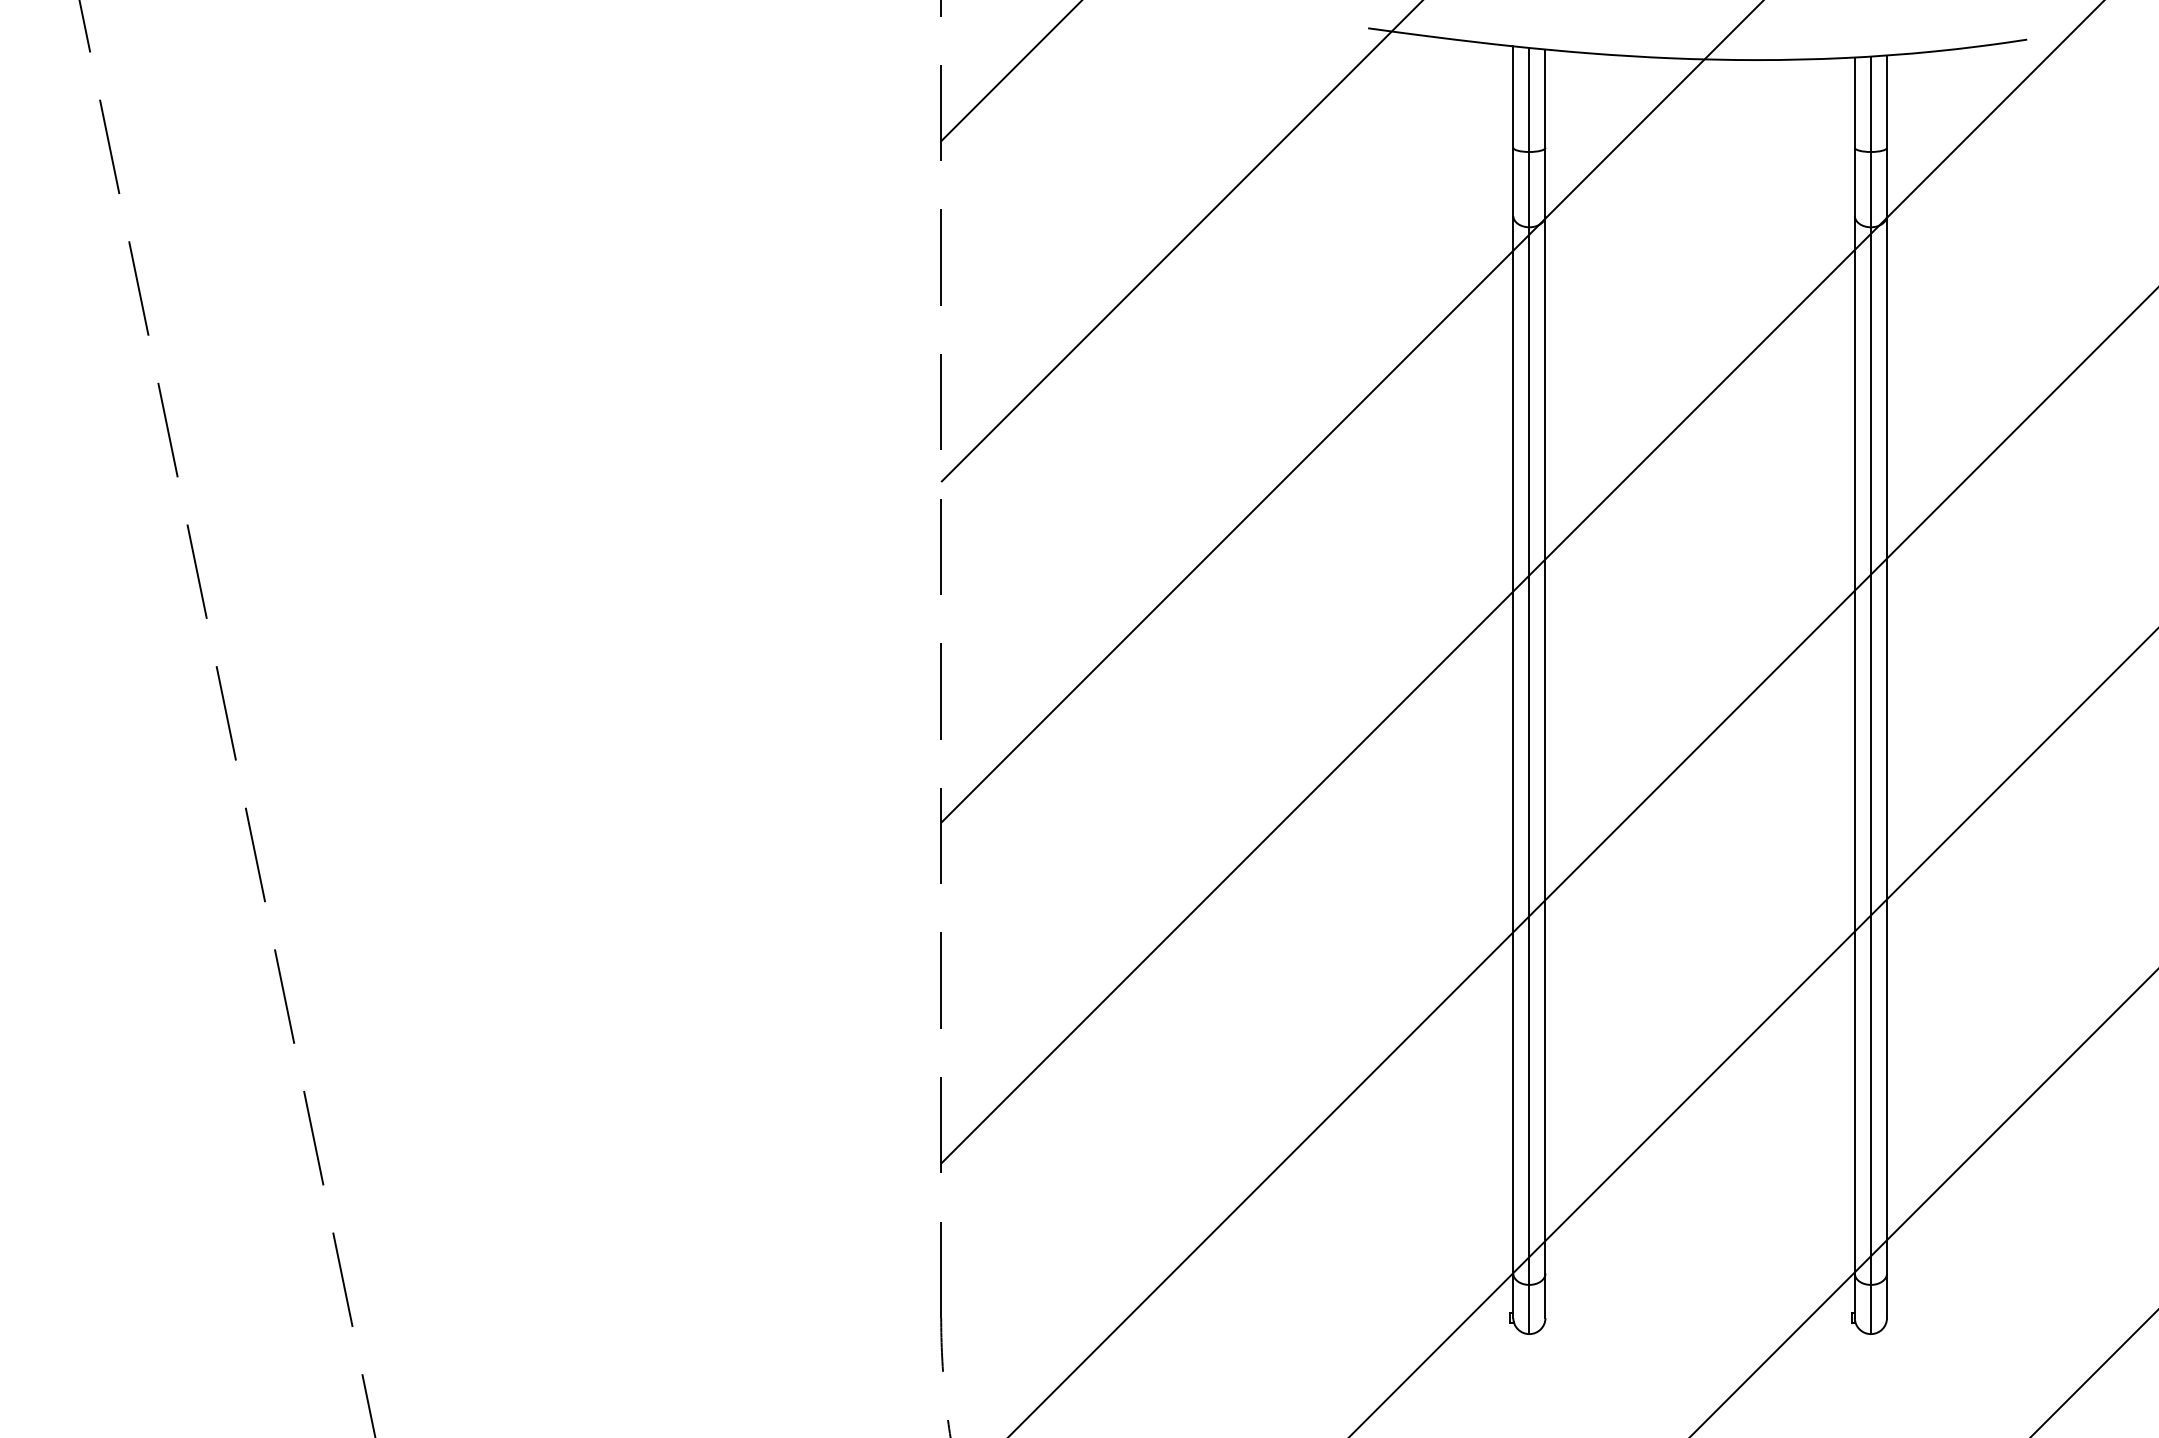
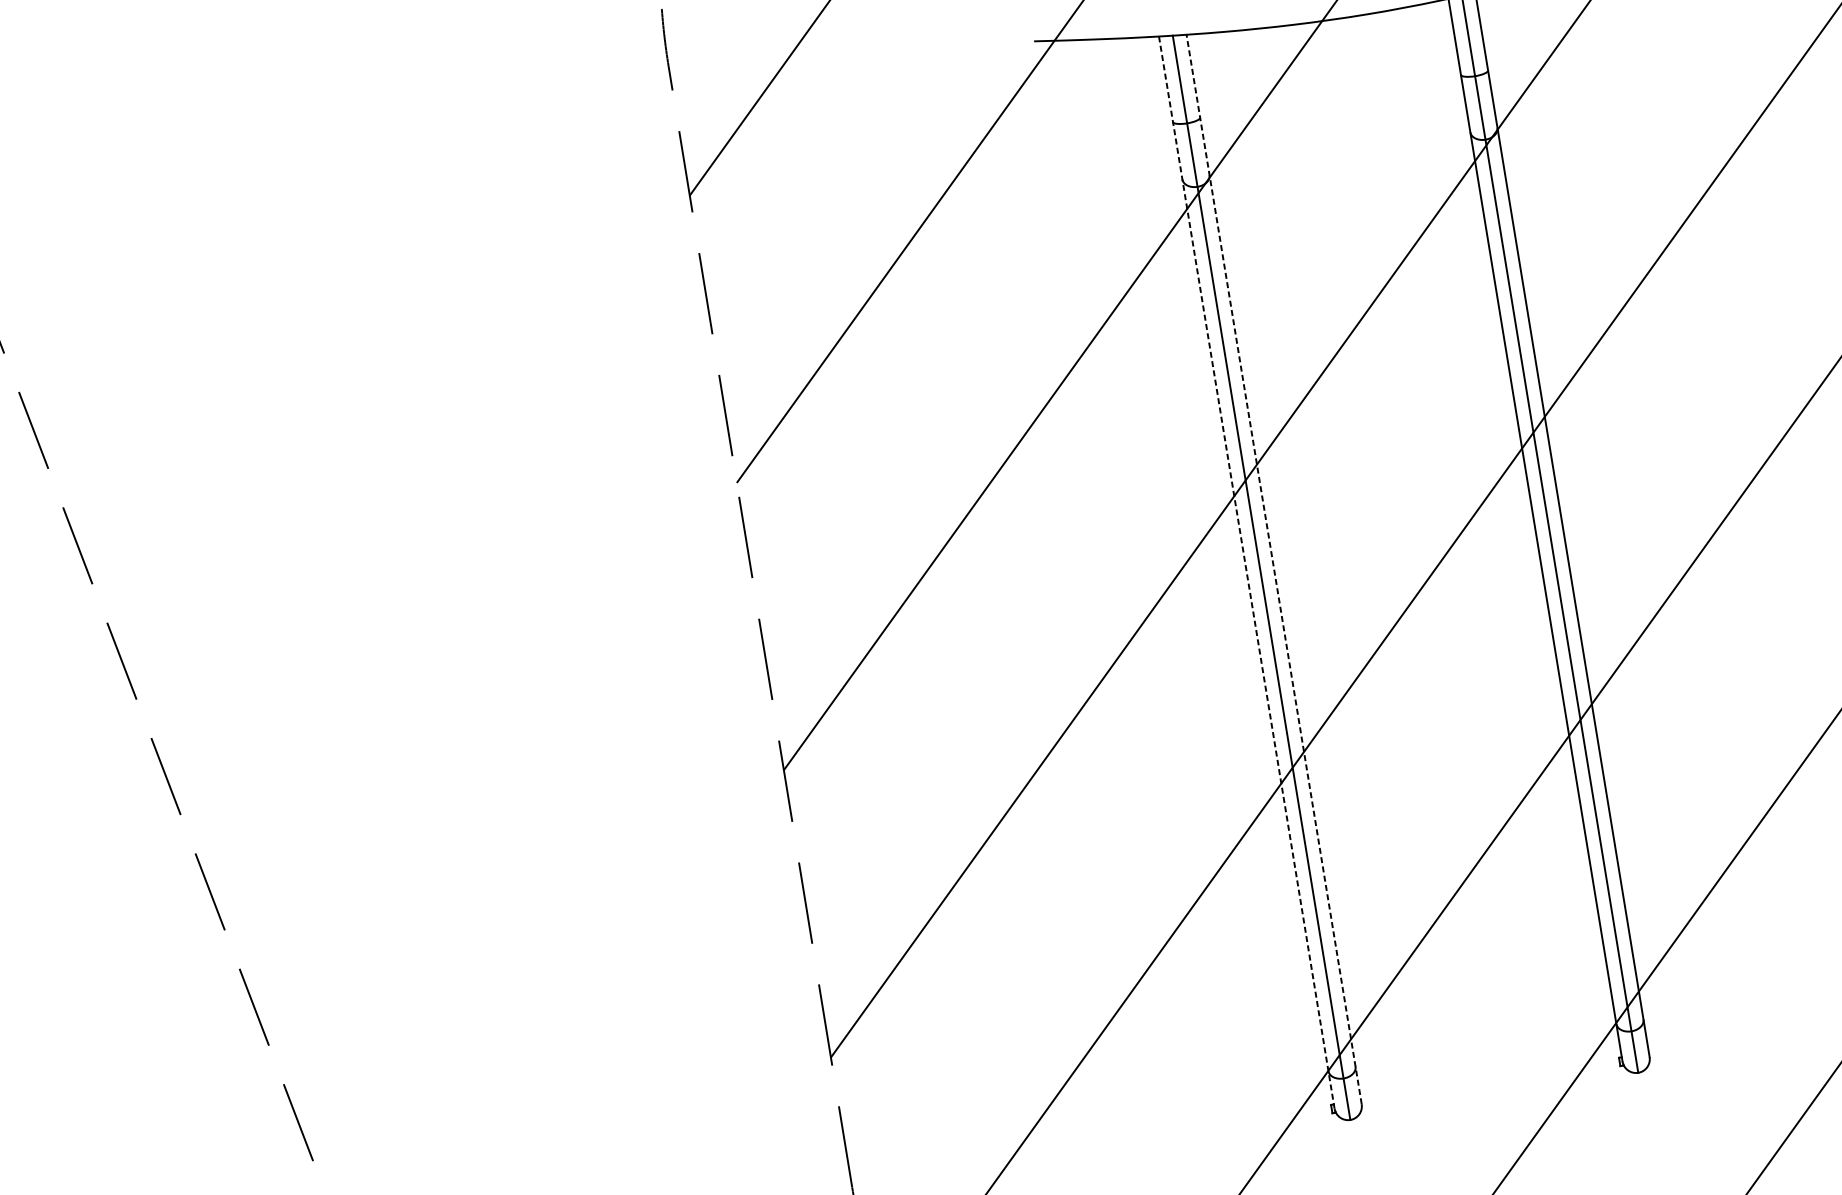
line: (1513, 682) -> (1247, 572), solid -> dashed
line: (1545, 683) -> (1274, 569), solid -> dashed

